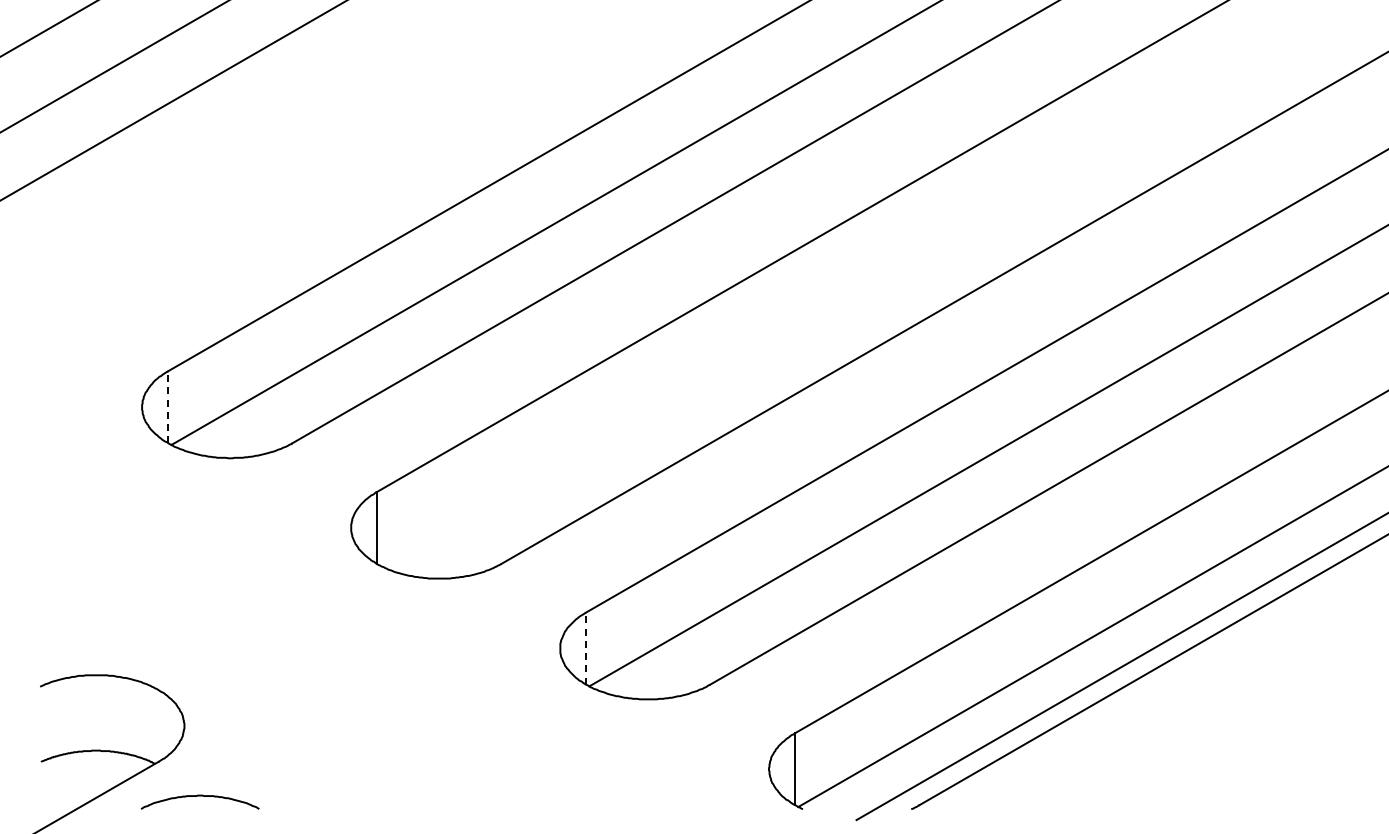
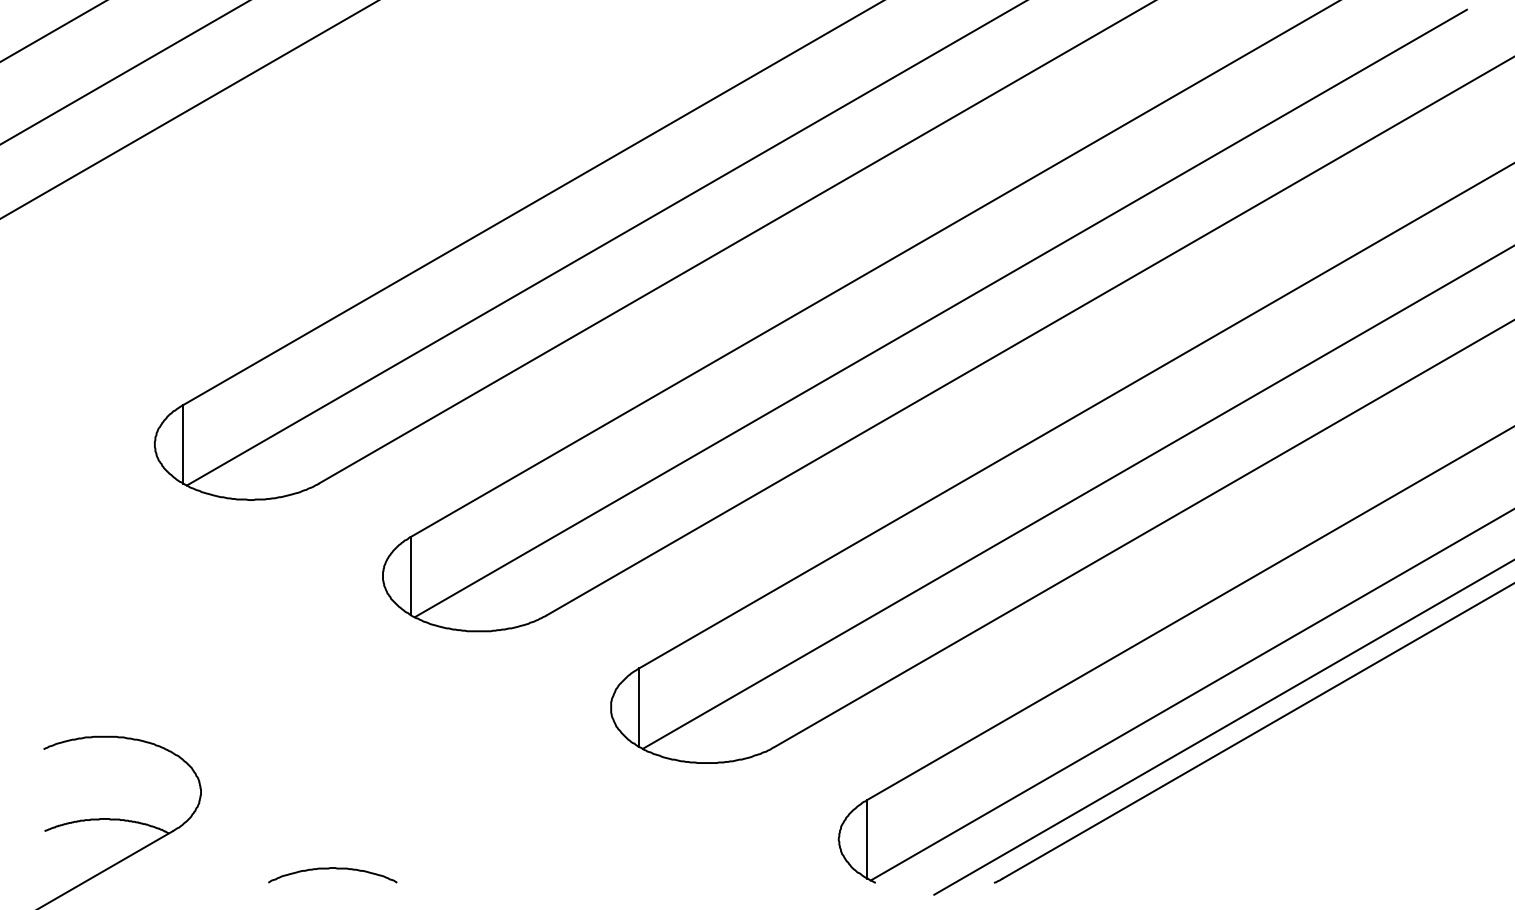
line: (862, 286) -> (940, 312), added
line: (168, 407) -> (183, 444), dashed -> solid
line: (586, 648) -> (639, 707), dashed -> solid
curve: (199, 796) -> (332, 869), moved

